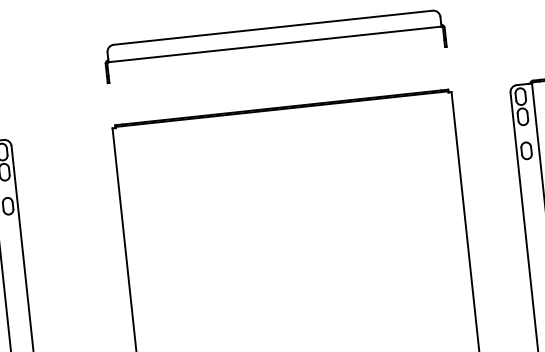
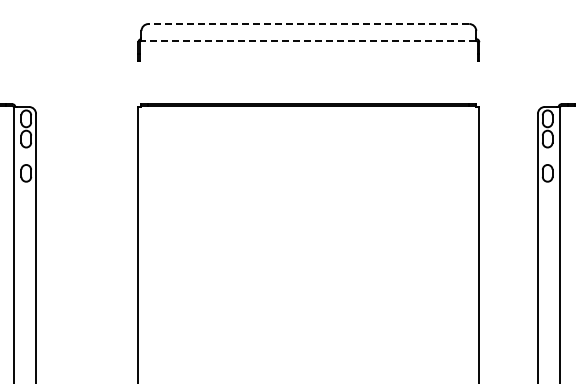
line: (272, 28) -> (308, 24), solid -> dashed
line: (274, 44) -> (308, 40), solid -> dashed

